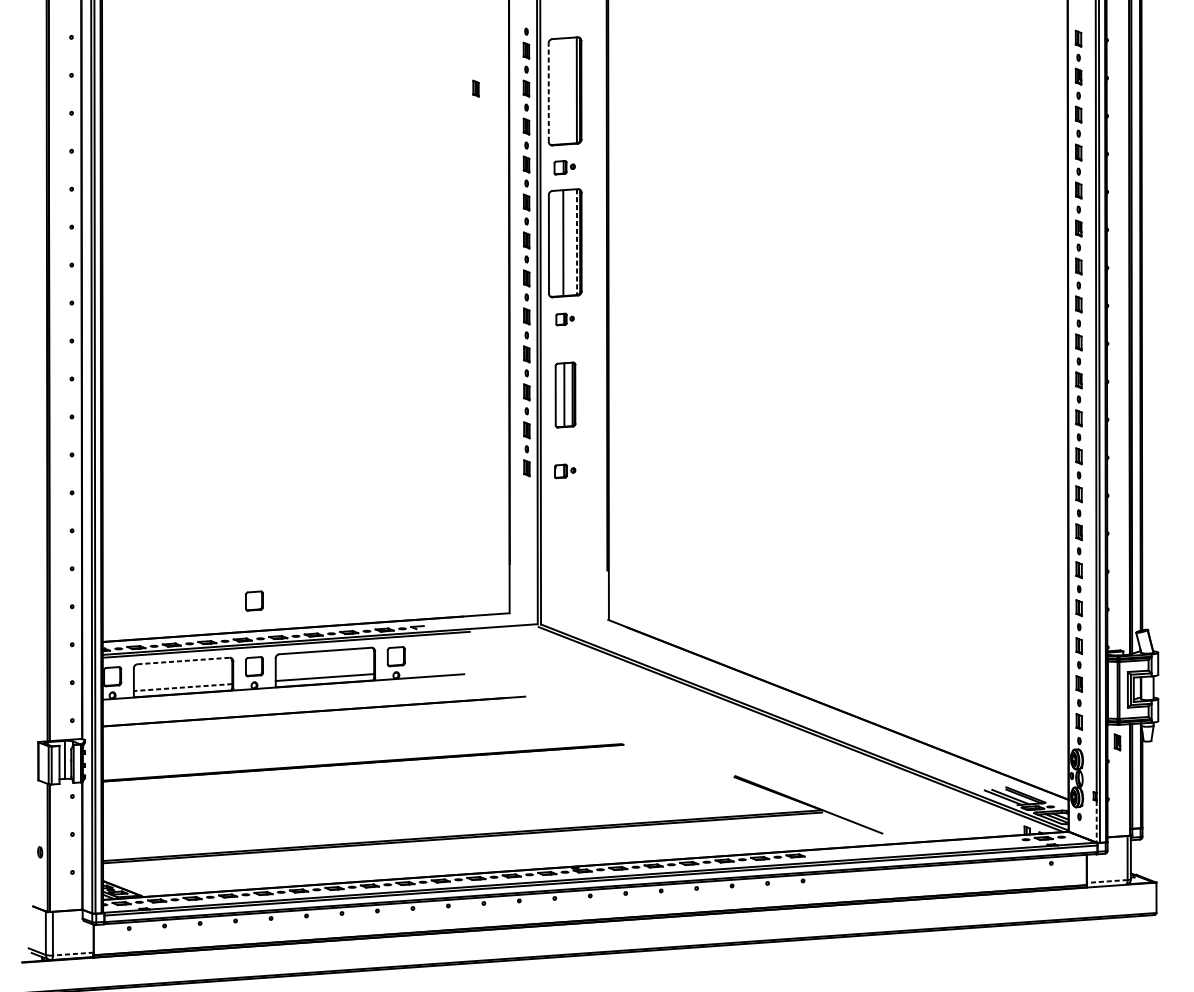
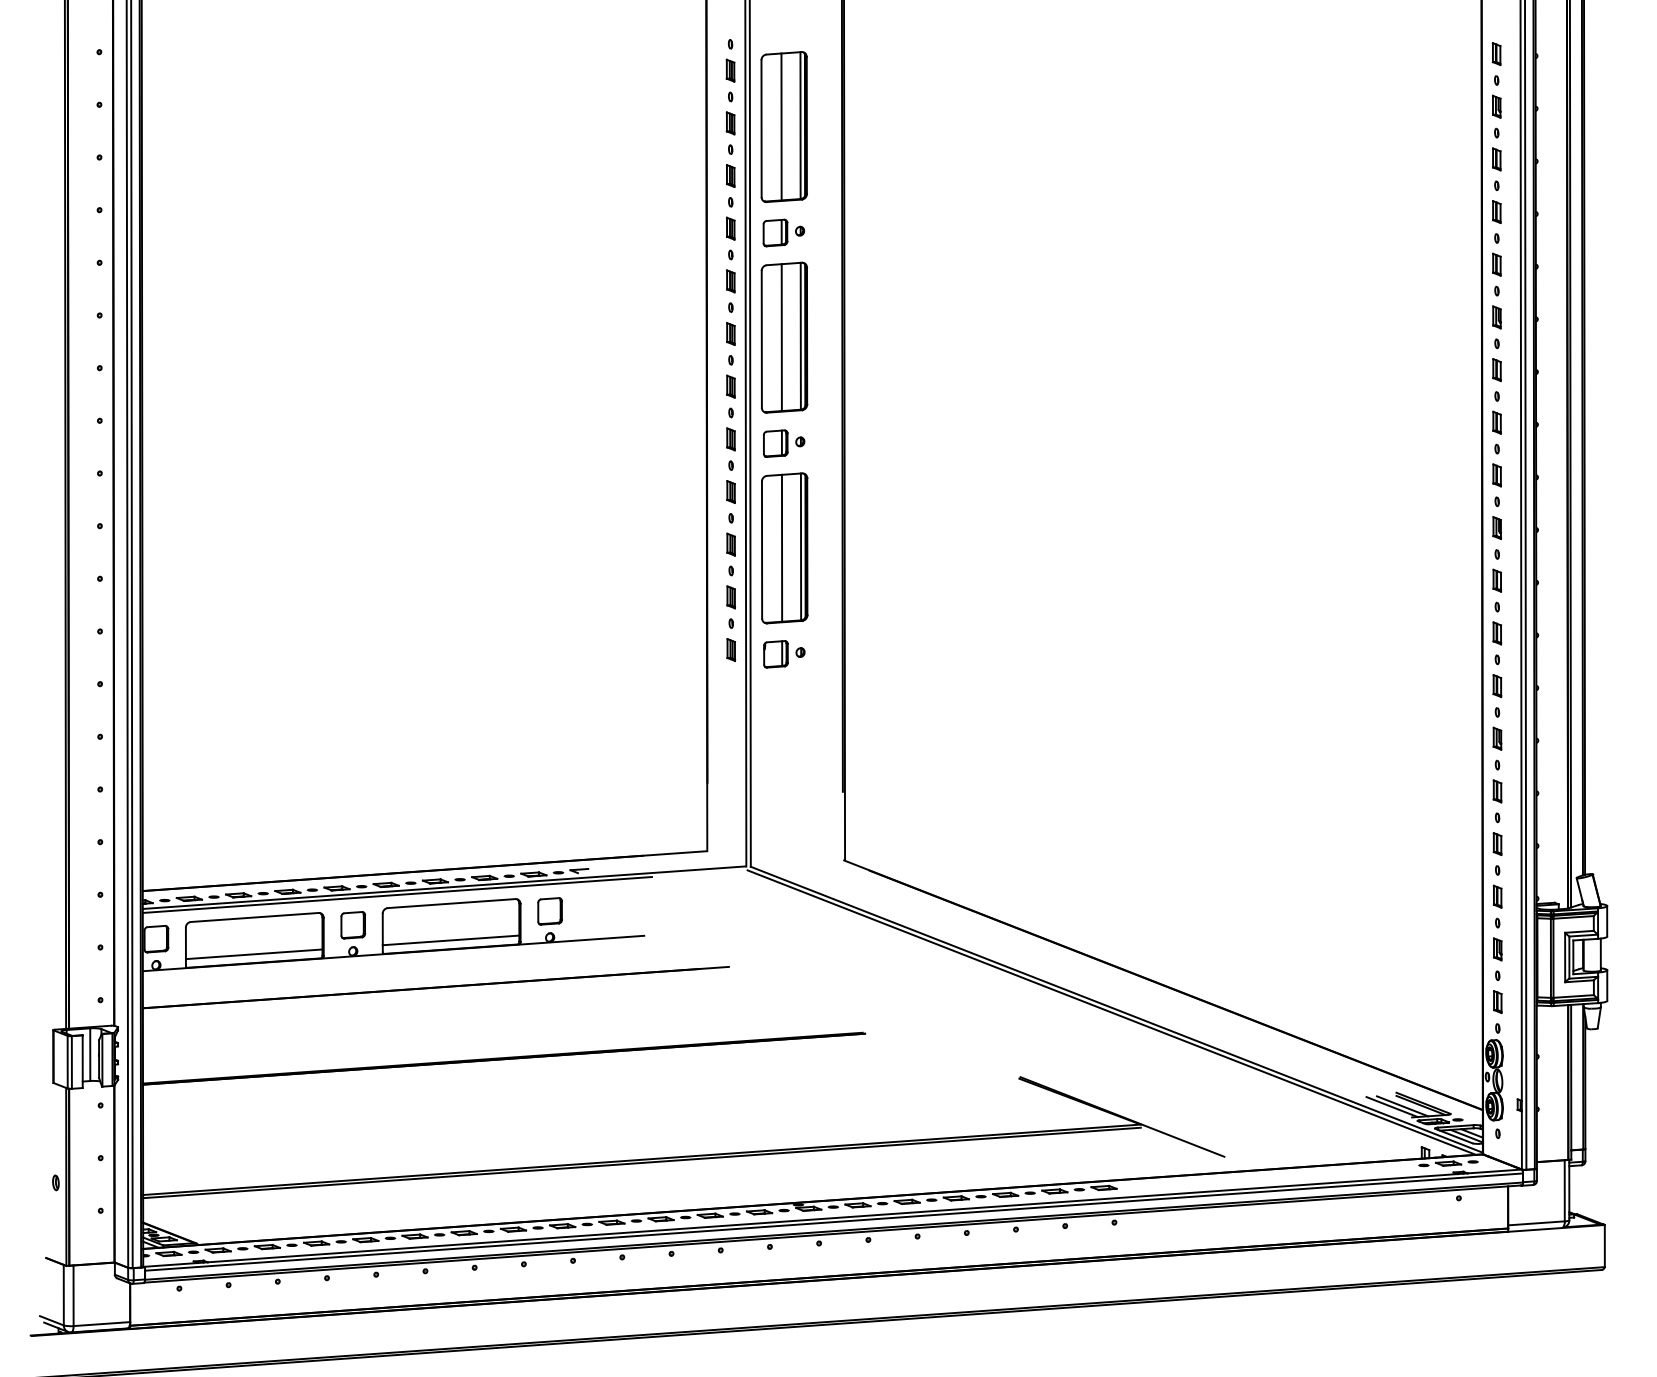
part: (475, 88) -> (660, 123), removed
line: (563, 90) -> (781, 126), added
line: (548, 92) -> (761, 128), dashed -> solid
part: (564, 167) -> (783, 232), size x1.43
line: (576, 242) -> (800, 336), dashed -> solid
part: (565, 319) -> (784, 443), size x1.67
part: (565, 395) -> (784, 548), size x1.67
part: (565, 471) -> (784, 654), size x1.43
part: (254, 601) -> (353, 834), removed
line: (184, 661) -> (255, 917), dashed -> solid
line: (182, 687) -> (253, 954), dashed -> solid
part: (1117, 742) -> (1550, 1030), removed
line: (1096, 821) -> (1521, 1140), dashed -> solid
line: (1106, 881) -> (1535, 1223), dashed -> solid
line: (73, 954) -> (101, 1324), dashed -> solid

